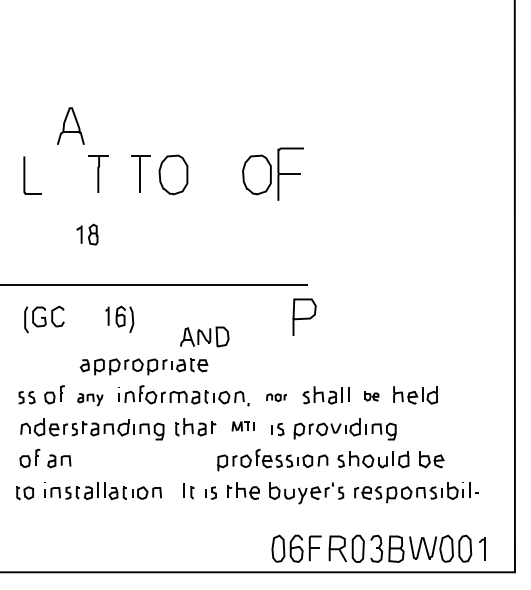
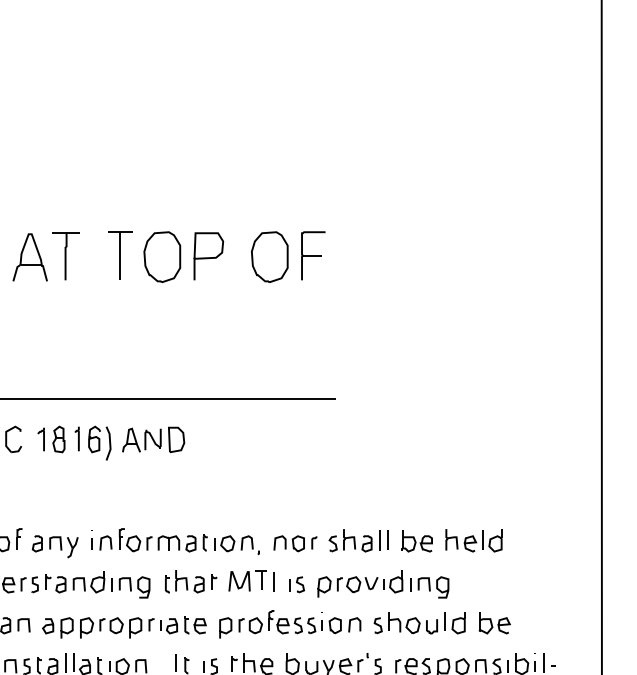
part: (70, 125) -> (29, 256), moved
part: (290, 173) -> (312, 255), size x0.71
part: (87, 234) -> (51, 439), moved
curve: (304, 317) -> (208, 256), moved
part: (204, 336) -> (153, 439), moved
part: (143, 366) -> (123, 627), moved
part: (371, 395) -> (417, 540), size x1.67
part: (276, 397) -> (294, 543), size x1.67
part: (90, 399) -> (55, 546), size x1.43
part: (242, 426) -> (251, 580), size x1.67

